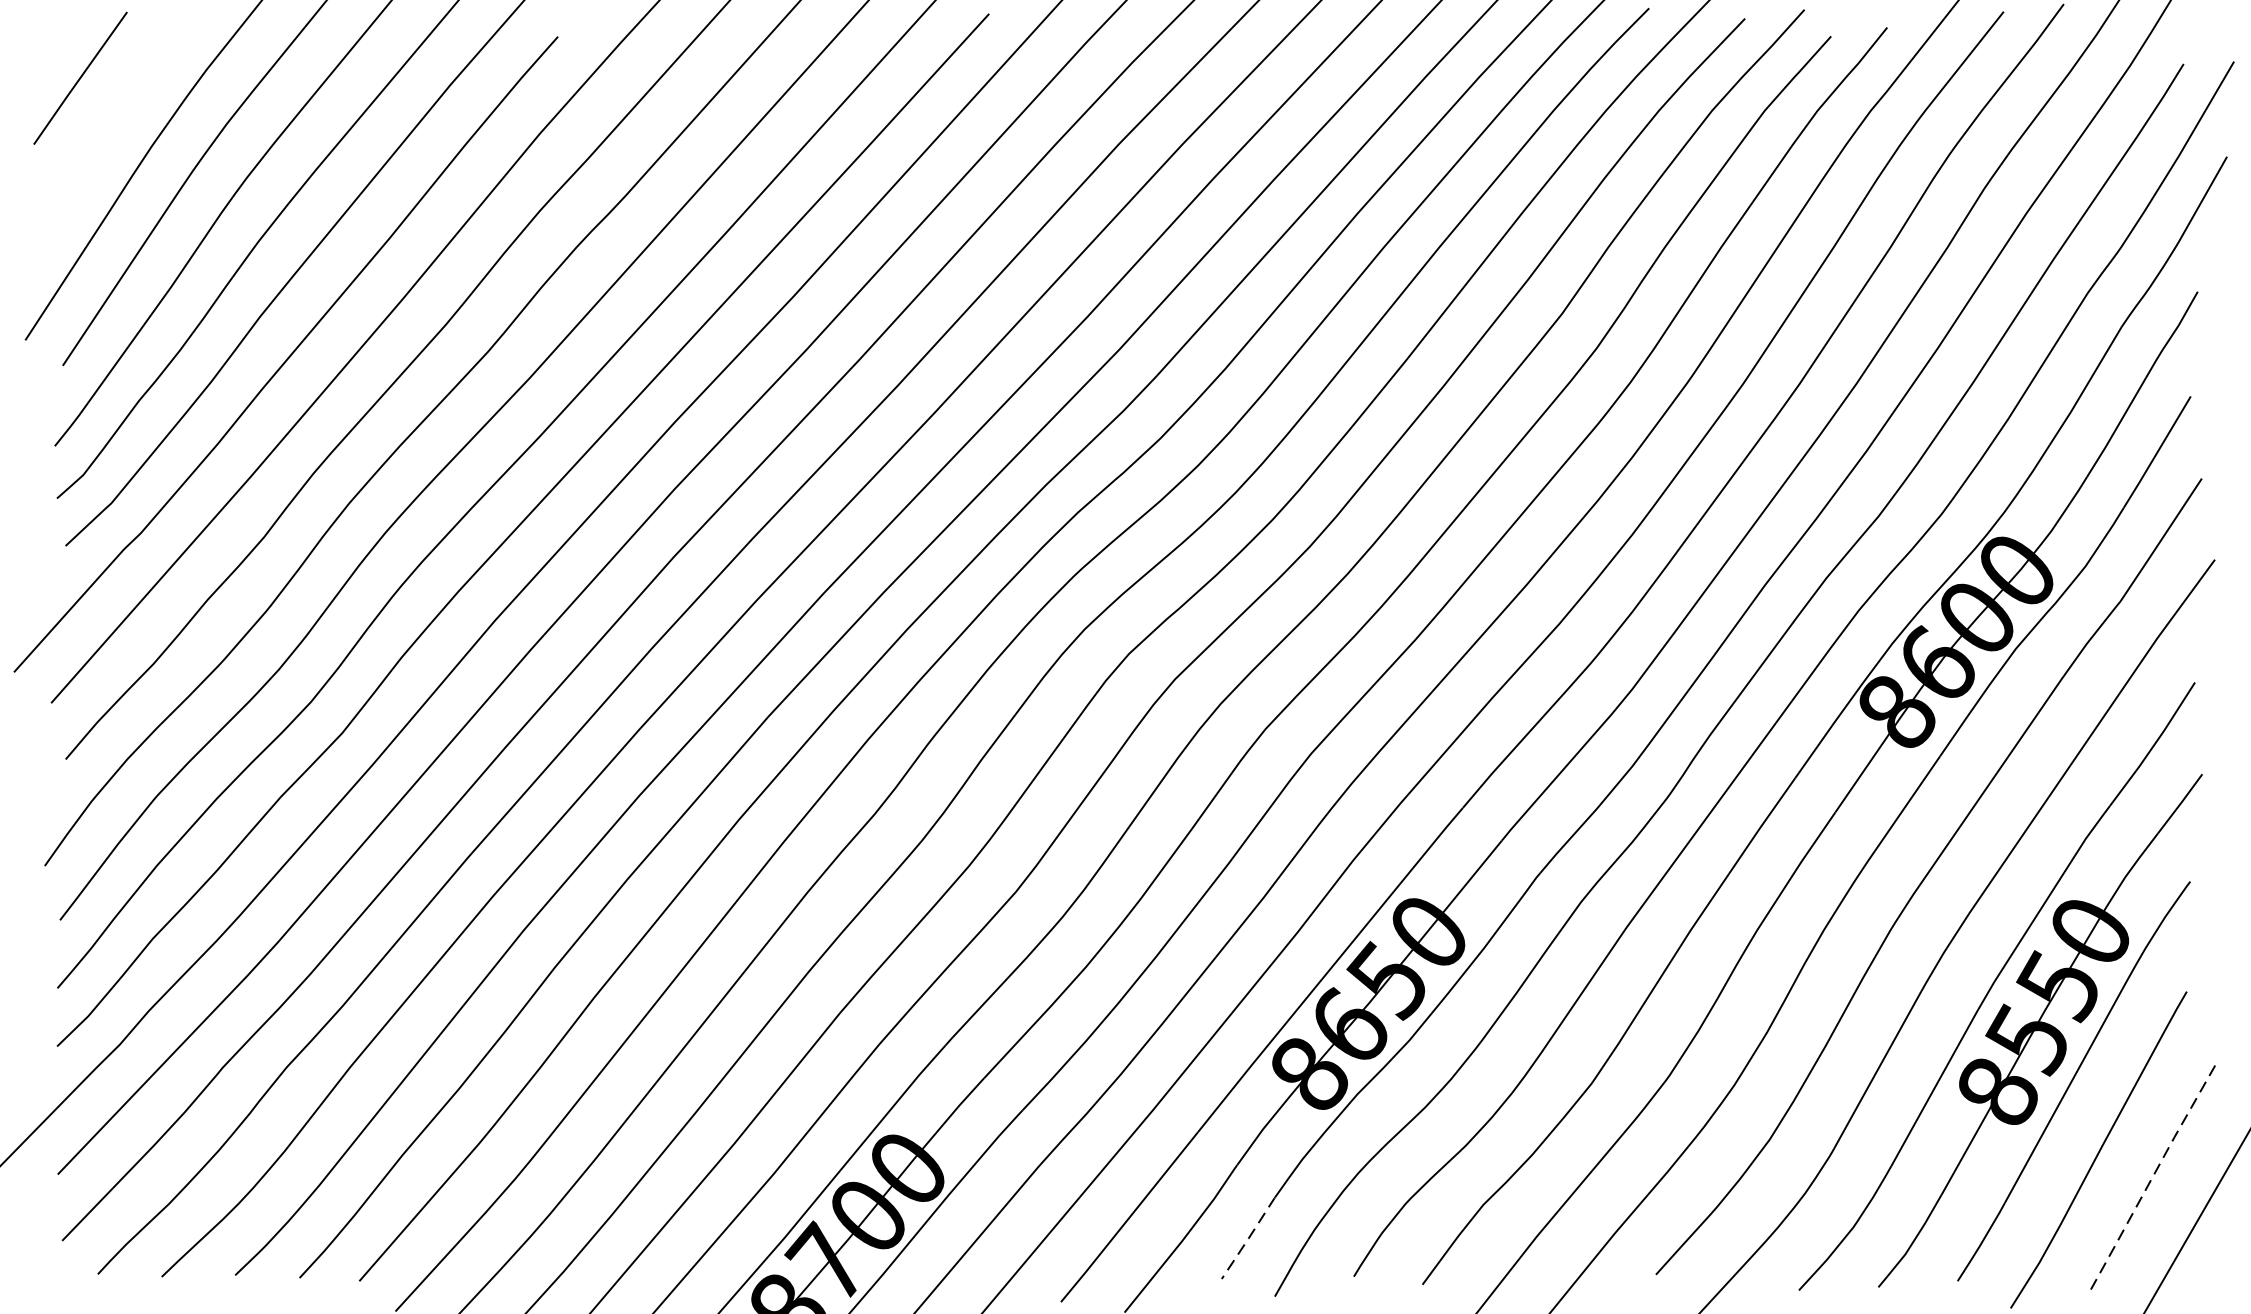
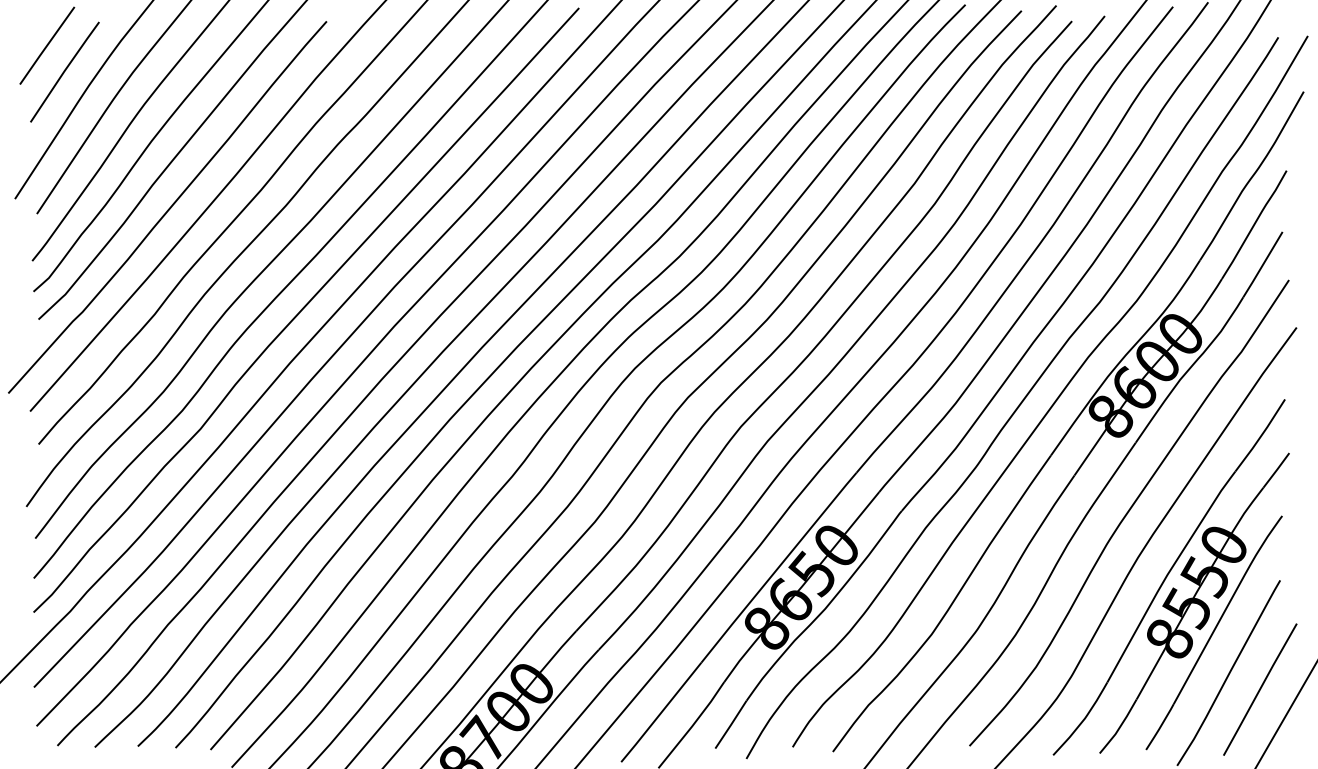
line: (109, 122) -> (64, 71), added
line: (2151, 1178) -> (1259, 689), dashed -> solid
line: (1249, 1237) -> (731, 724), dashed -> solid

